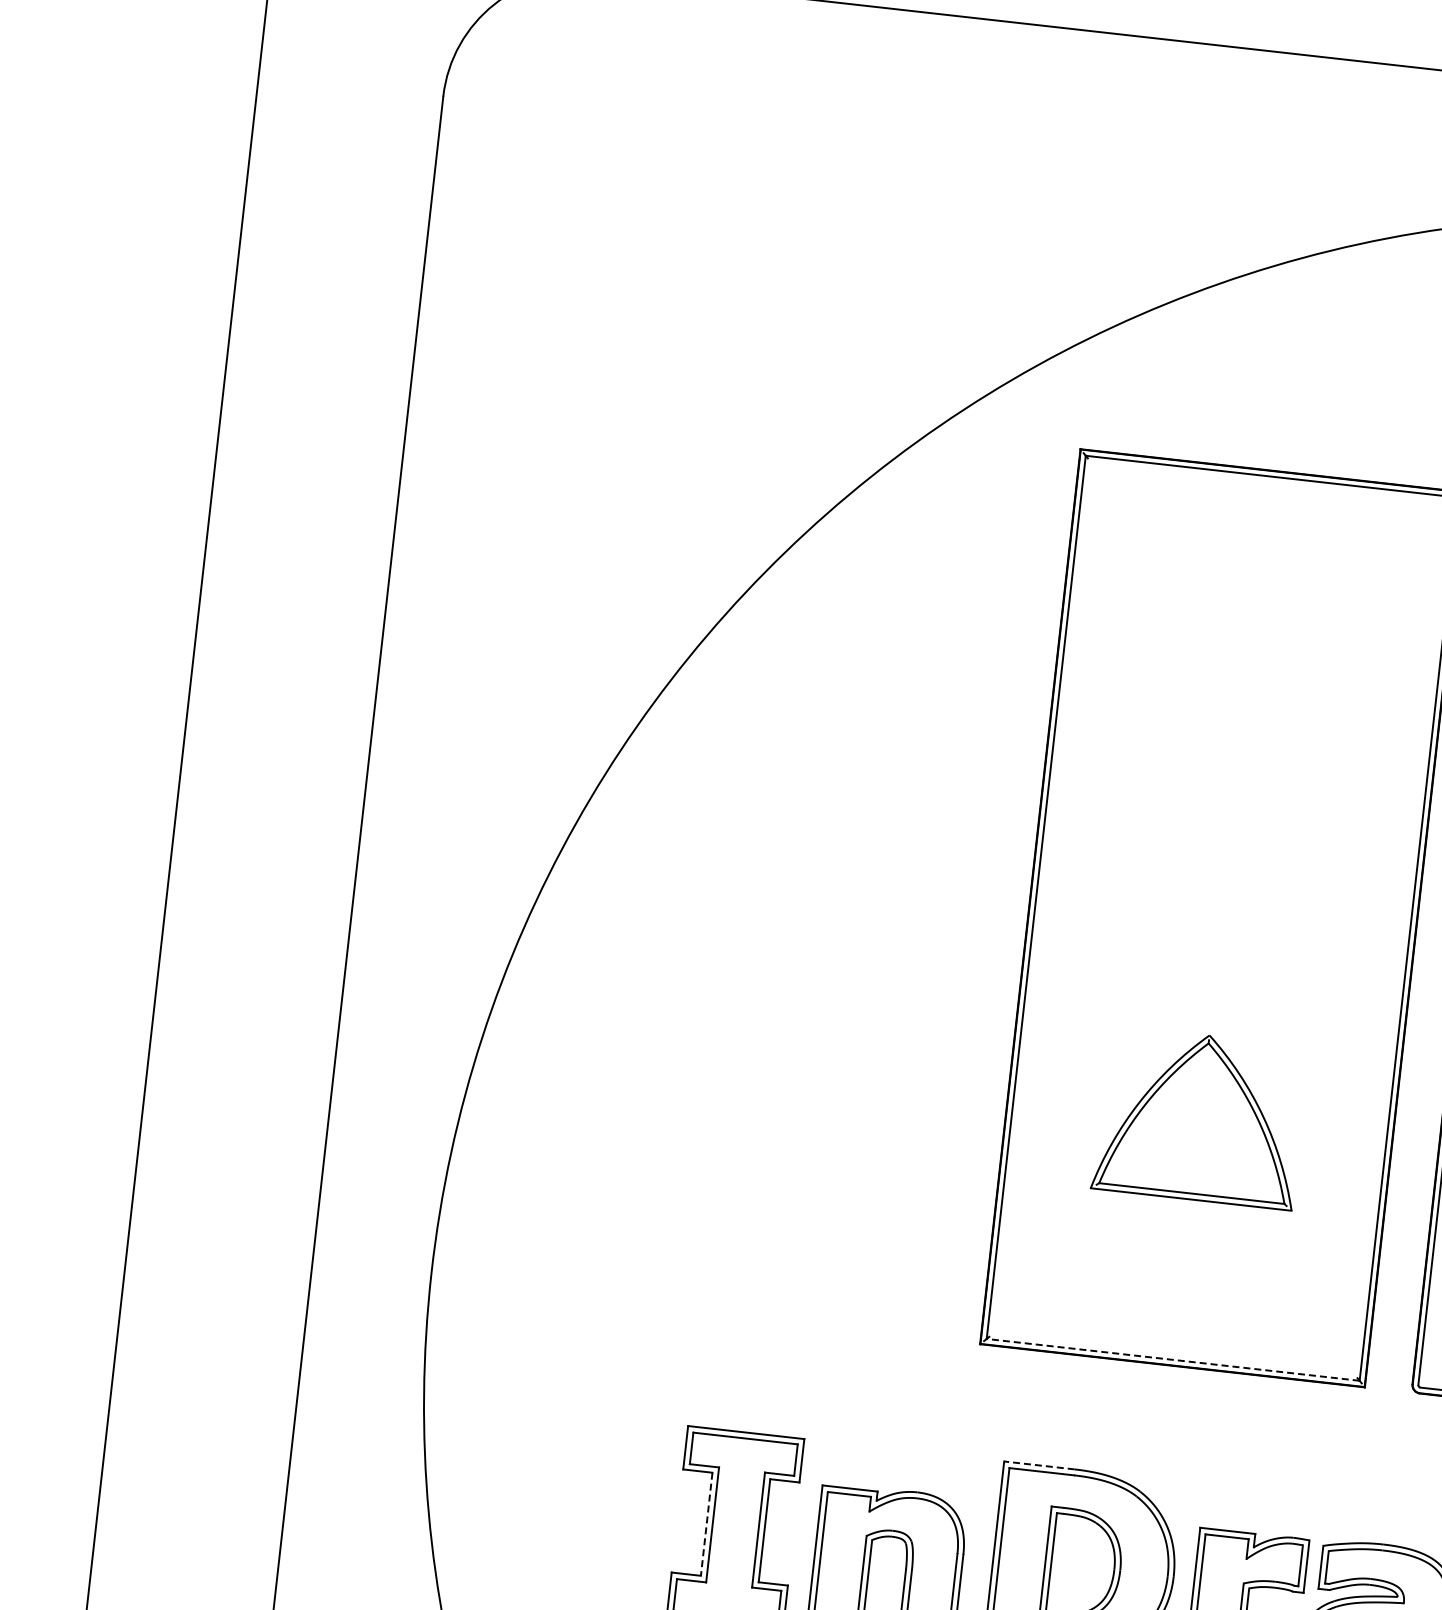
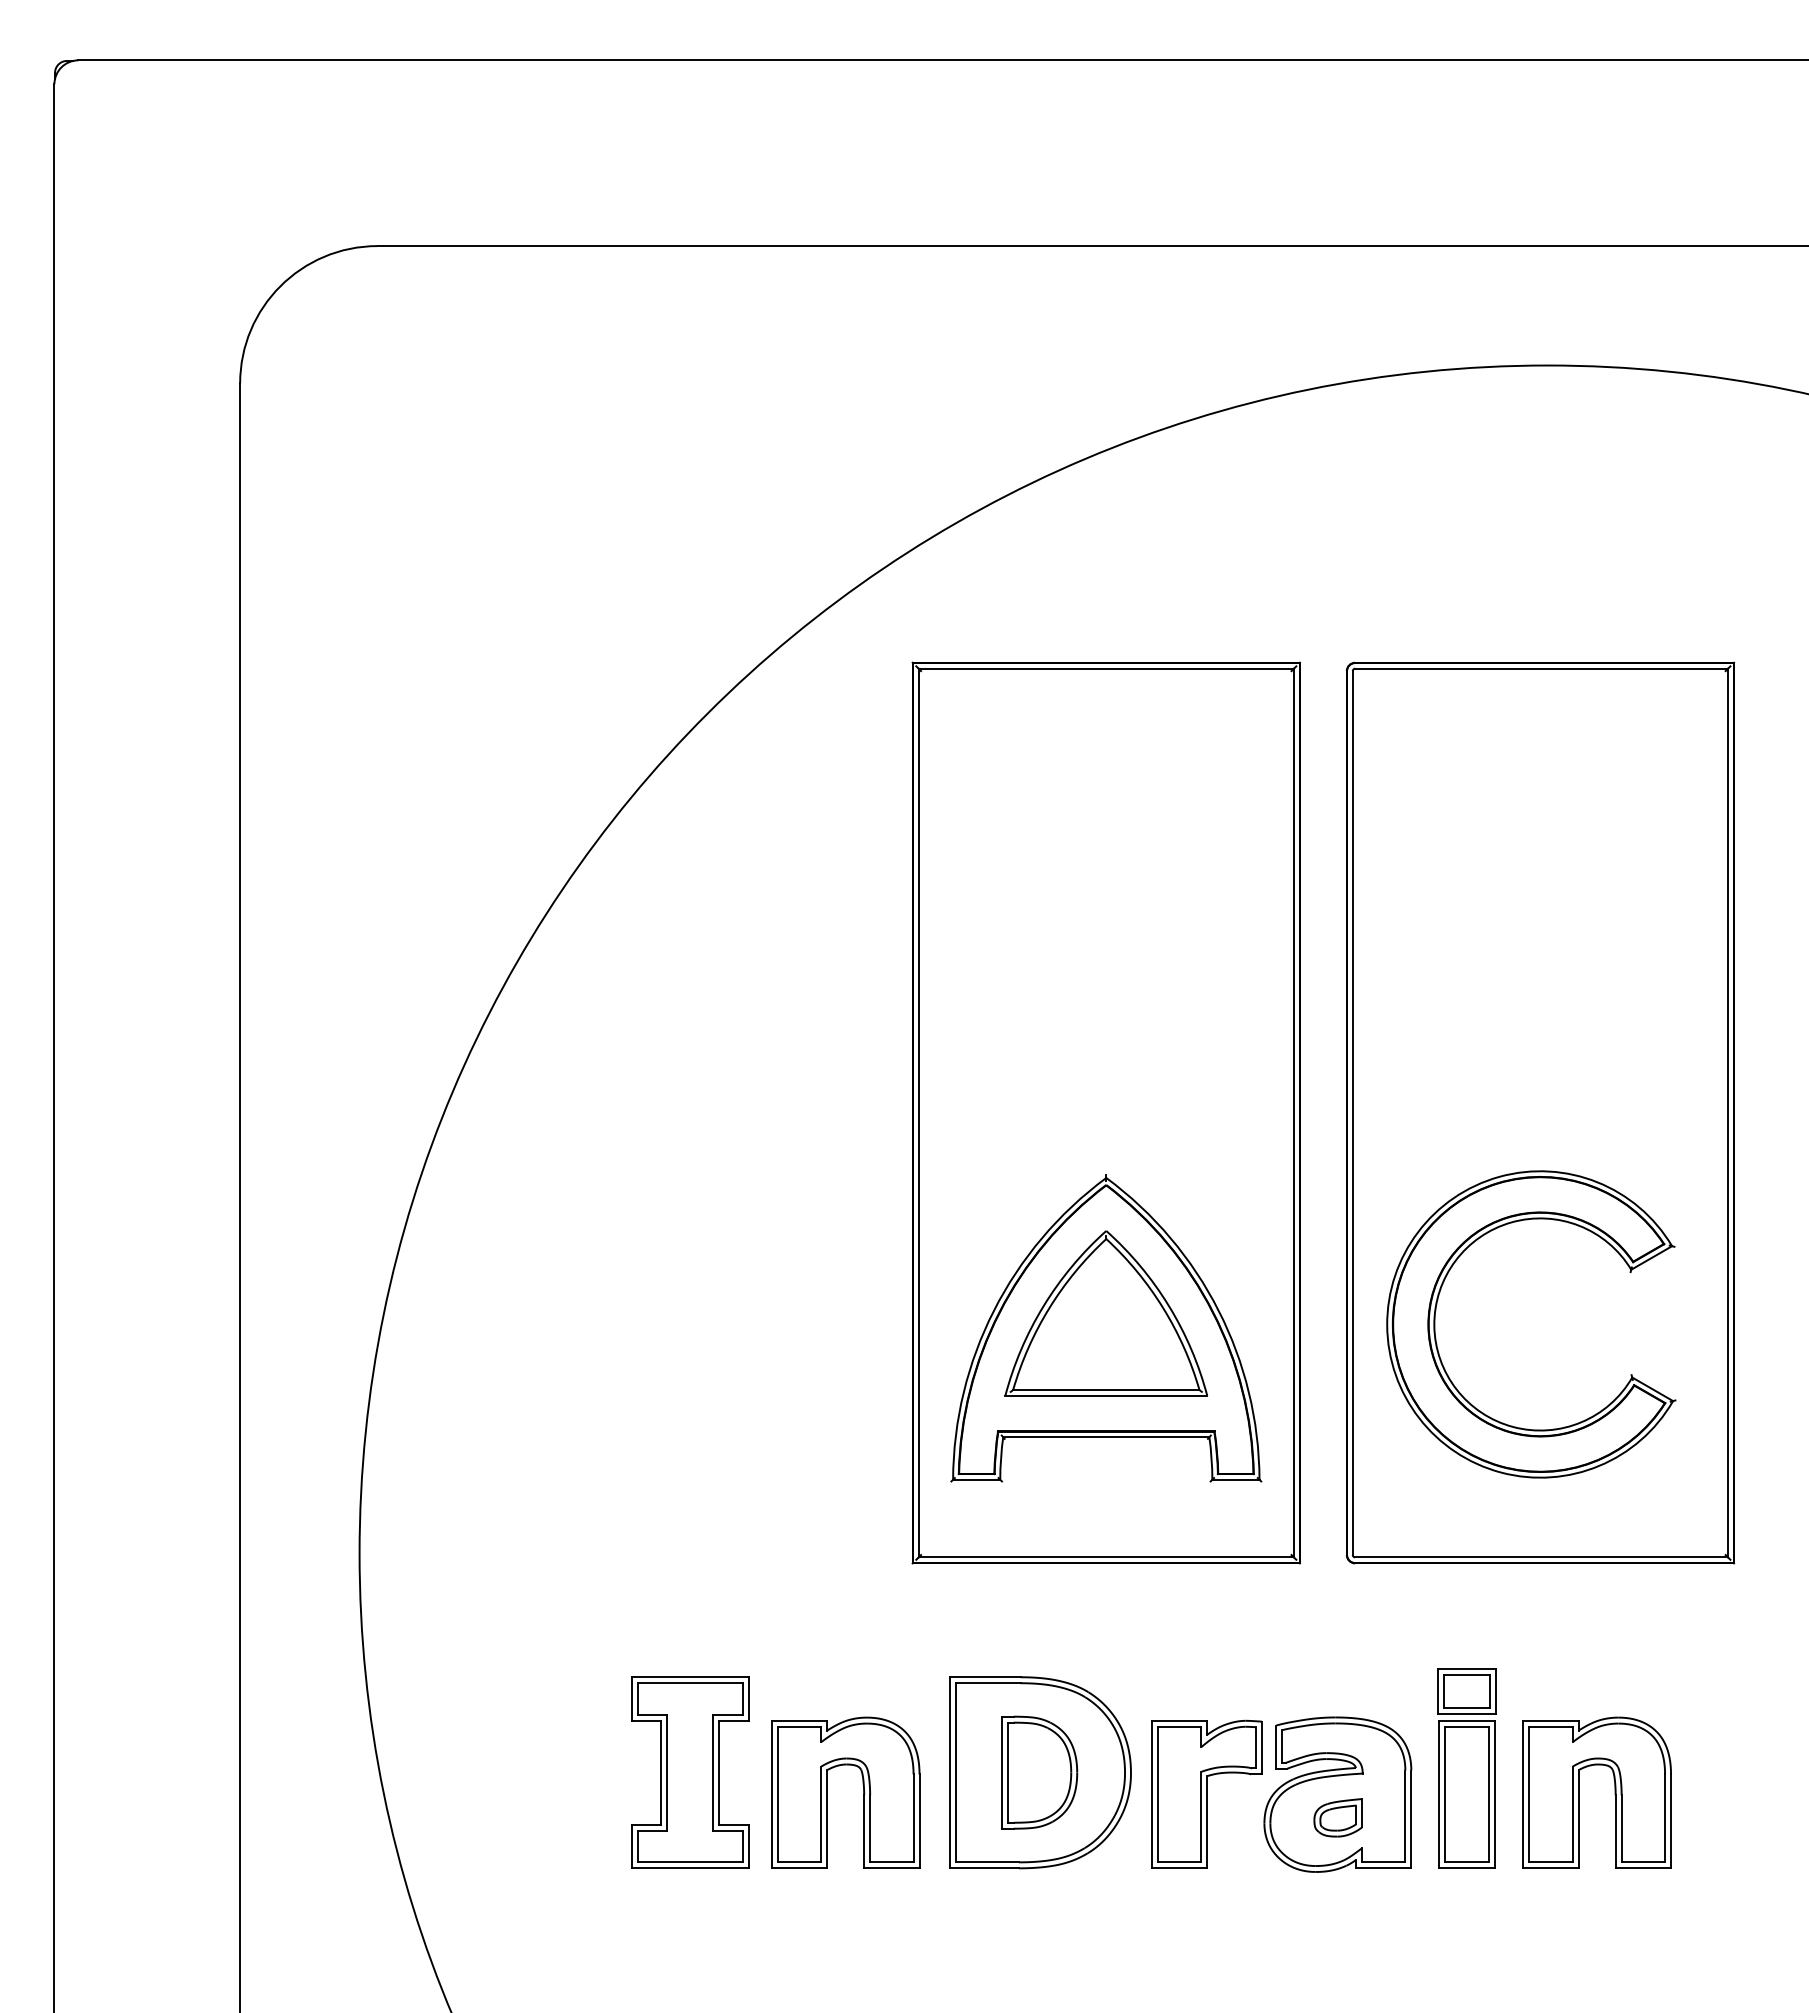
part: (1198, 1132) -> (1106, 1328), added
line: (1173, 1359) -> (1106, 1557), dashed -> solid
line: (1038, 1465) -> (984, 1677), dashed -> solid
line: (707, 1524) -> (661, 1772), dashed -> solid

